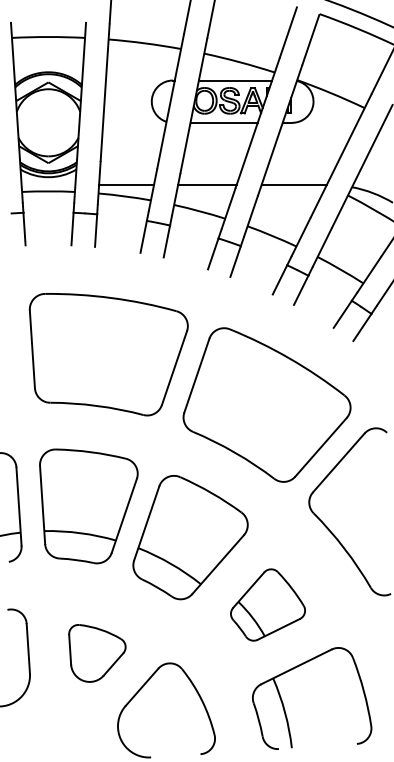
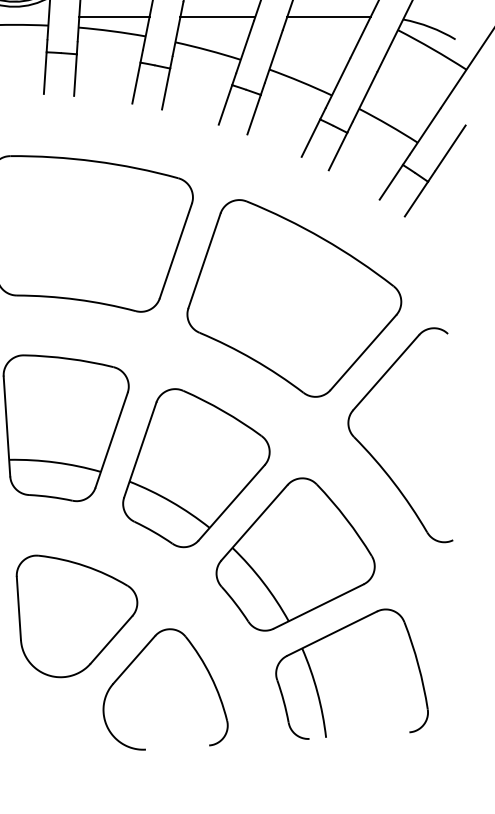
part: (267, 604) -> (294, 553), size x1.67
part: (97, 653) -> (77, 616), size x1.67

